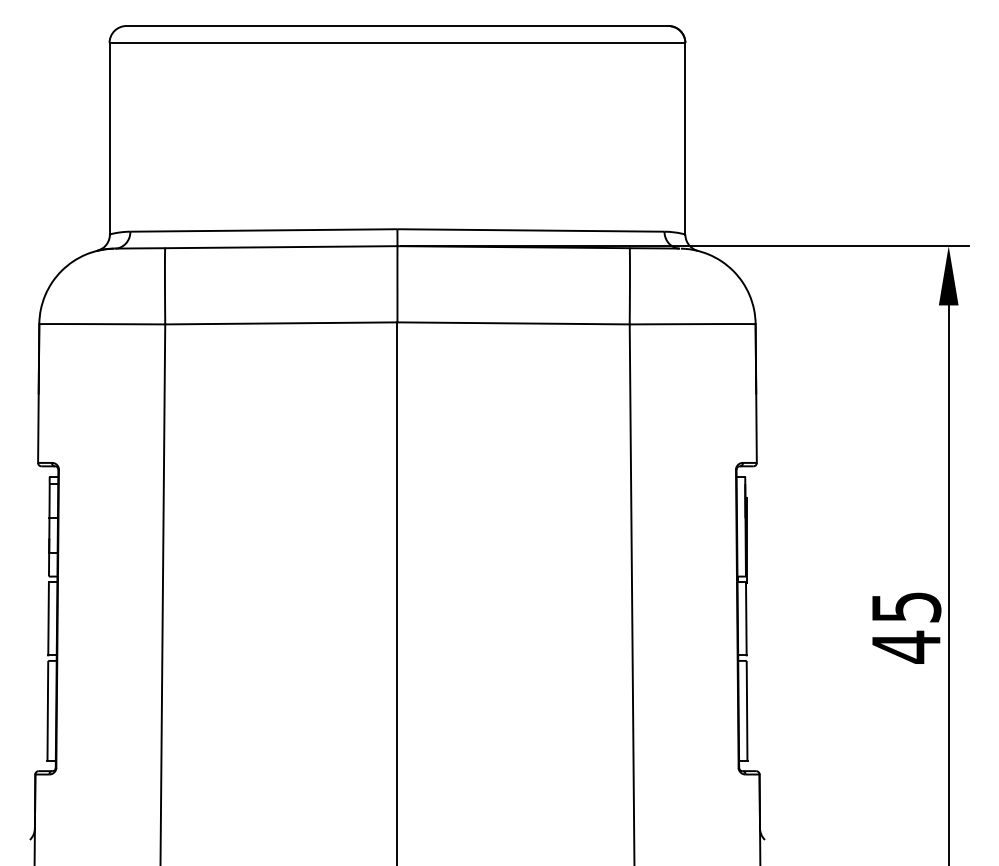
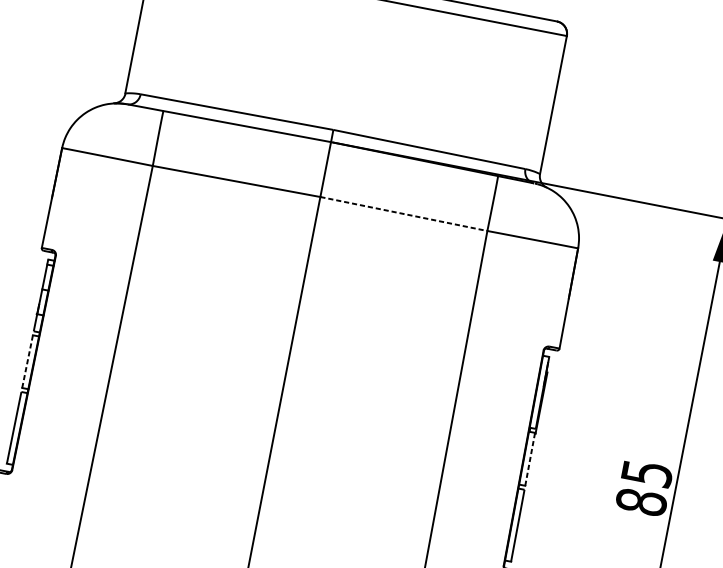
line: (514, 323) -> (404, 214), solid -> dashed
line: (48, 618) -> (27, 361), solid -> dashed
line: (746, 618) -> (530, 459), solid -> dashed
text: (906, 646) -> (641, 501), 45 -> 85

